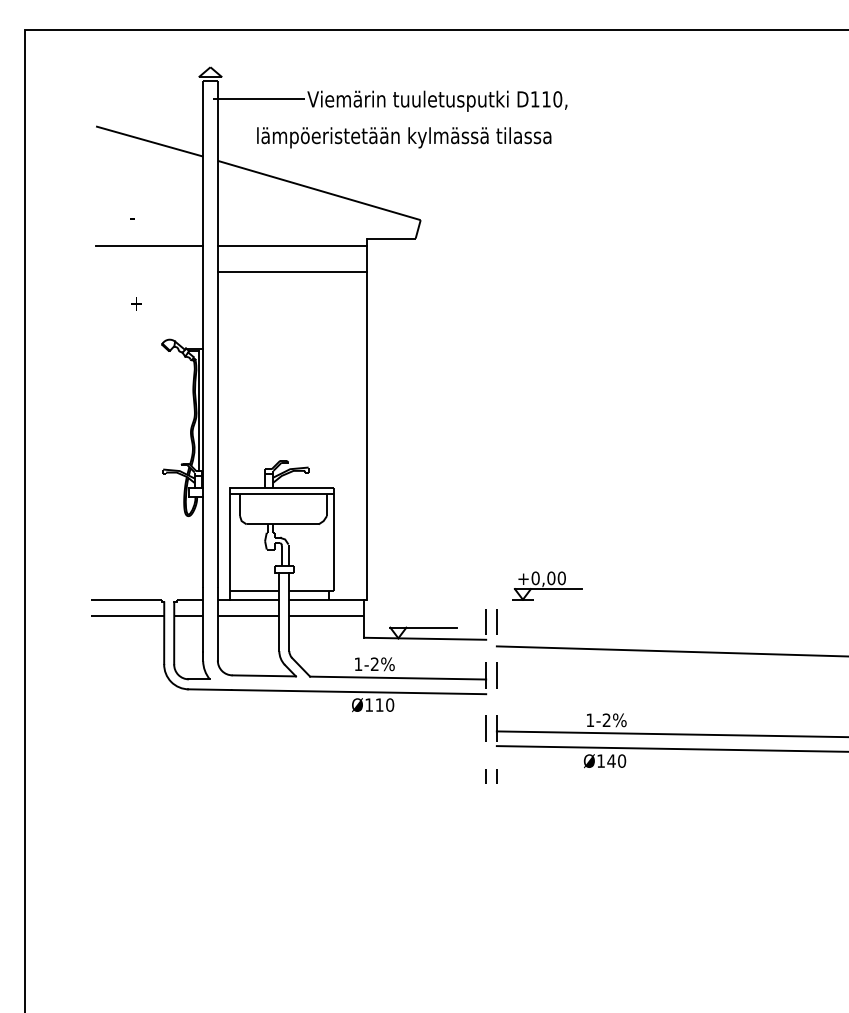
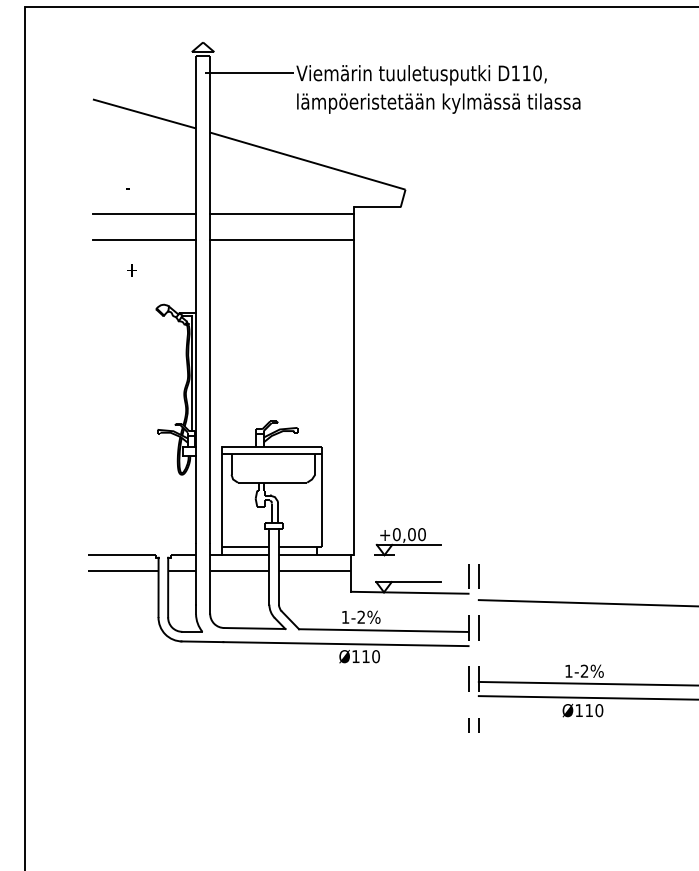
text: (404, 137) -> (439, 103), moved
line: (149, 272) -> (144, 240), added
part: (547, 585) -> (408, 541), moved
text: (611, 760) -> (589, 709), Ø140 -> Ø110

